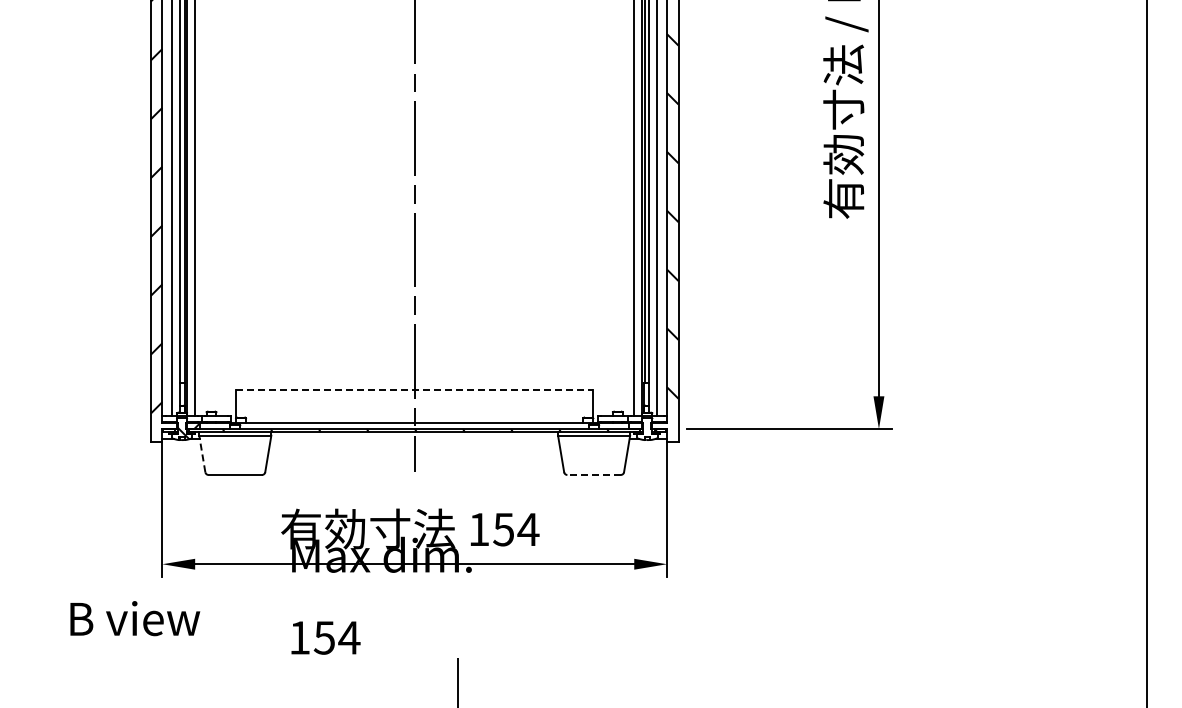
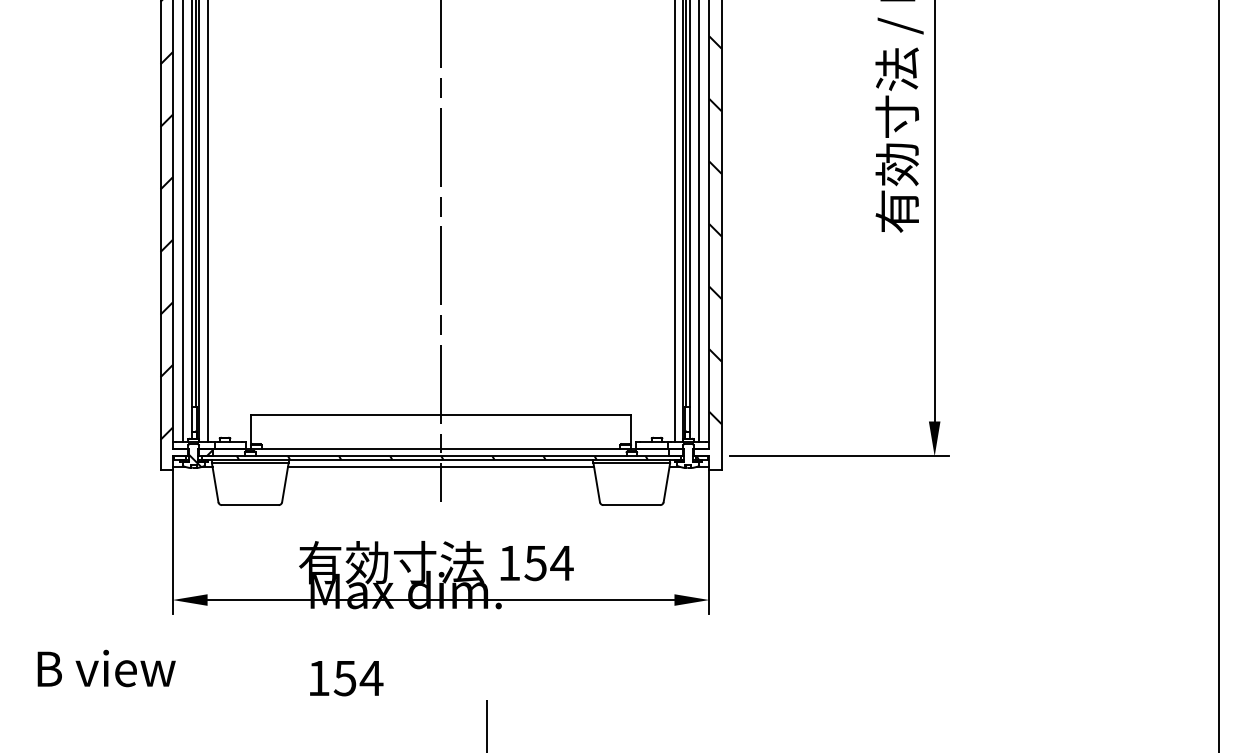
line: (414, 389) -> (440, 414), dashed -> solid
line: (414, 438) -> (440, 466), added
line: (202, 453) -> (215, 482), dashed -> solid
line: (594, 474) -> (632, 504), dashed -> solid
text: (135, 618) -> (106, 668), moved

